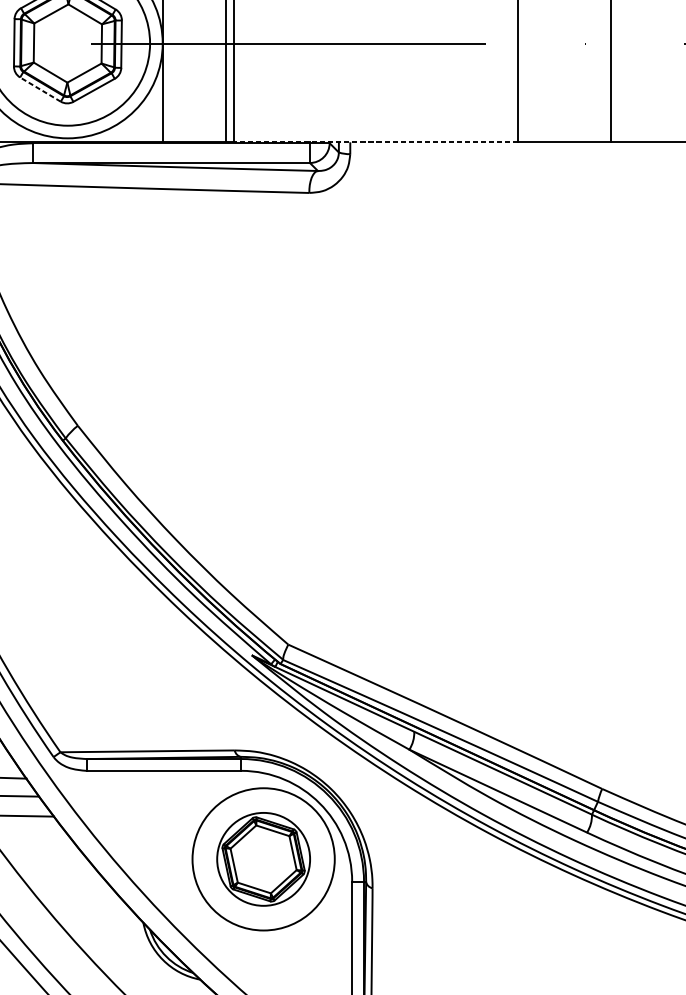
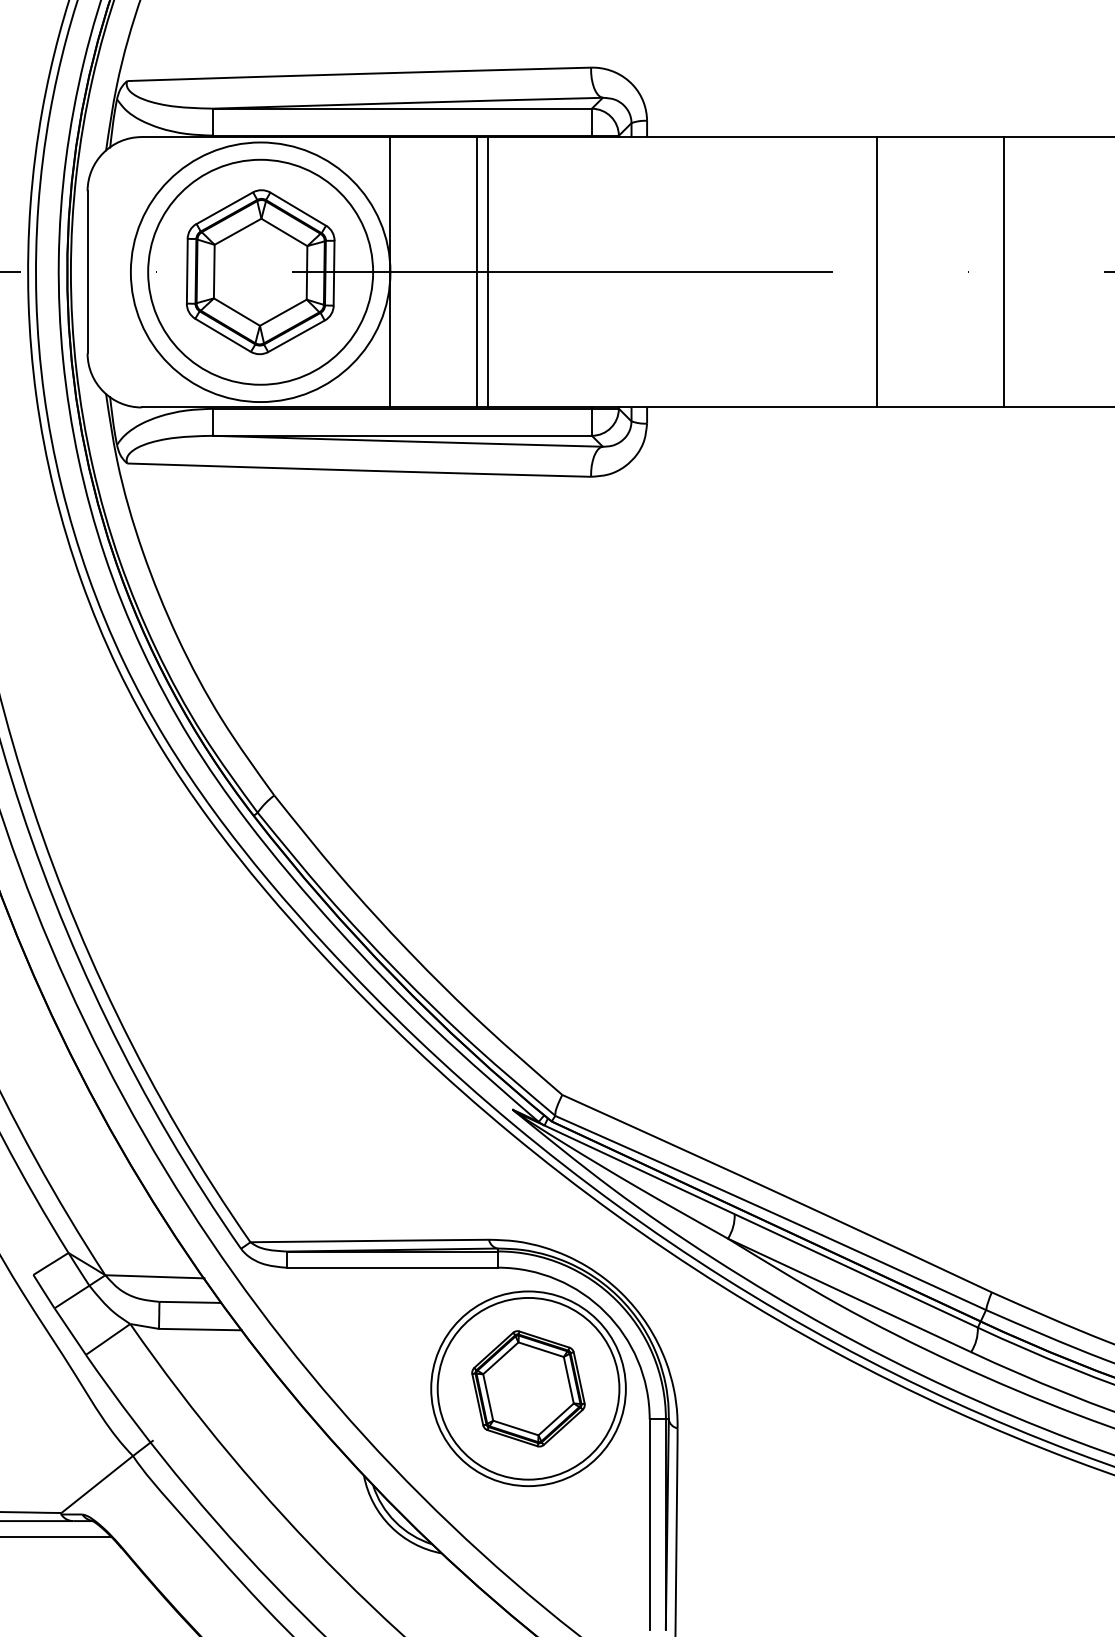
line: (40, 89) -> (222, 335), dashed -> solid
line: (375, 142) -> (681, 407), dashed -> solid
circle: (263, 859) -> (528, 1388), size x1.43

